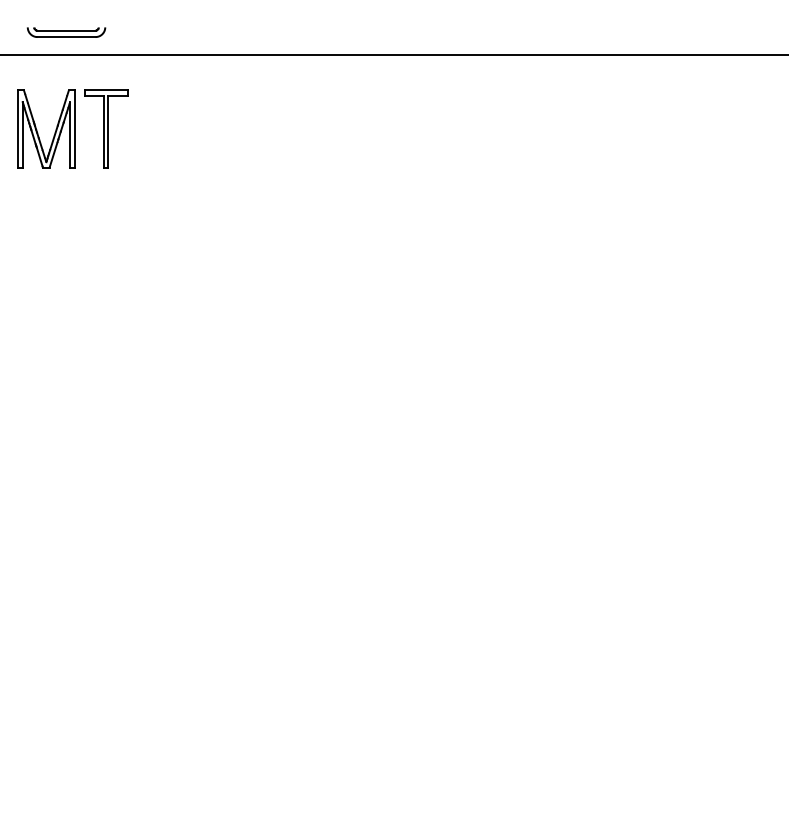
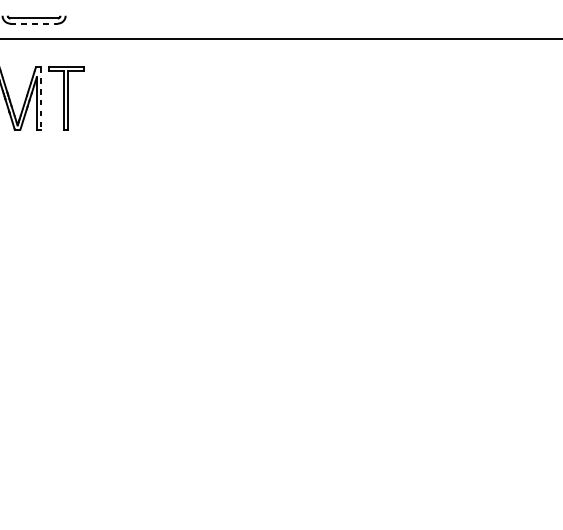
line: (67, 37) -> (34, 23), solid -> dashed
line: (74, 128) -> (40, 98), solid -> dashed

